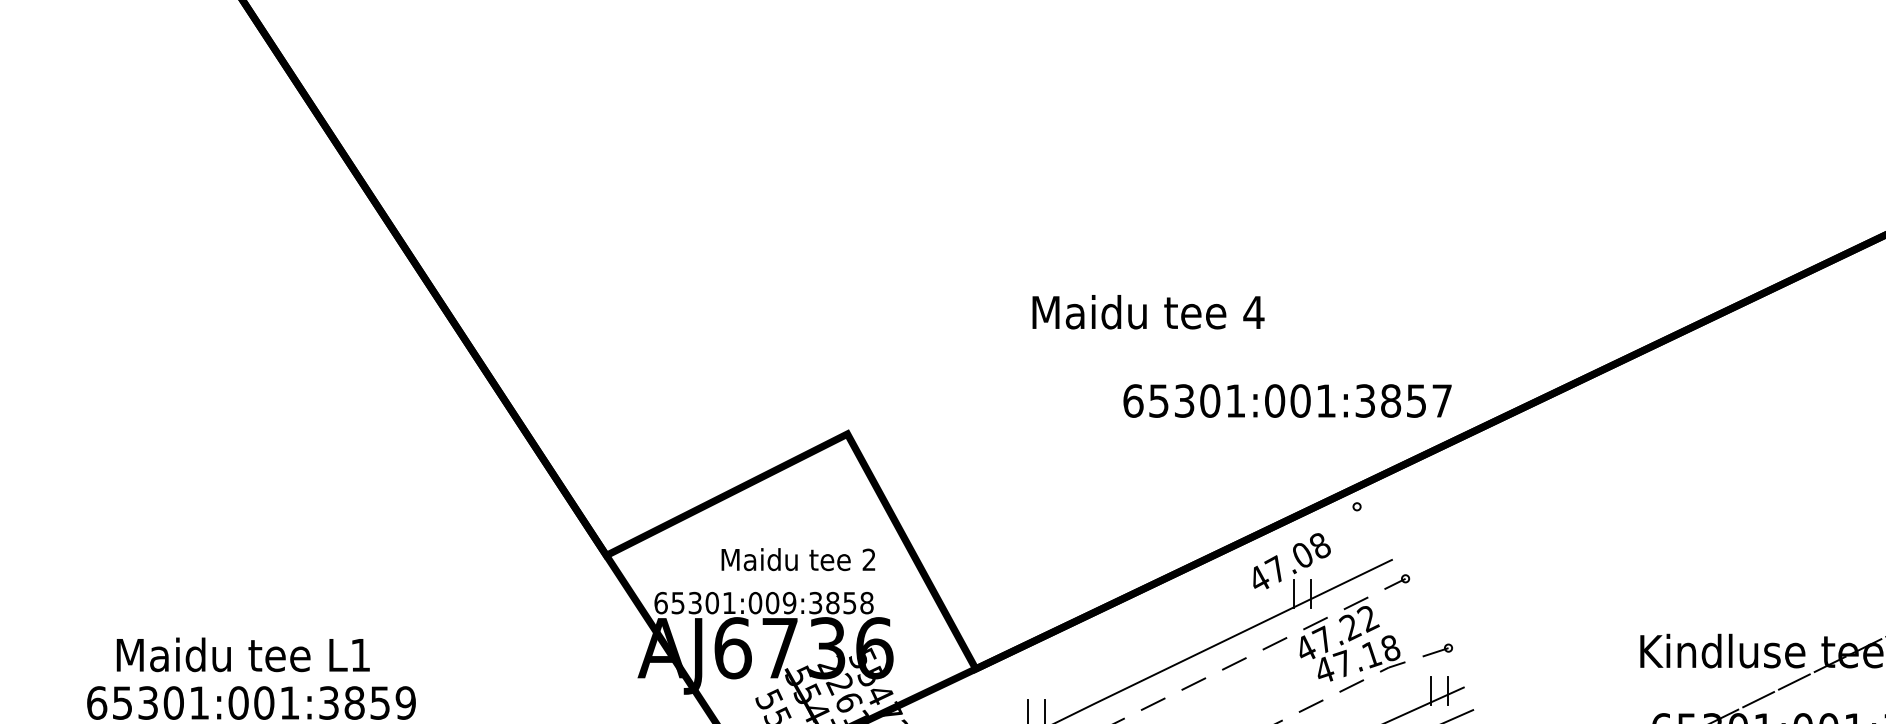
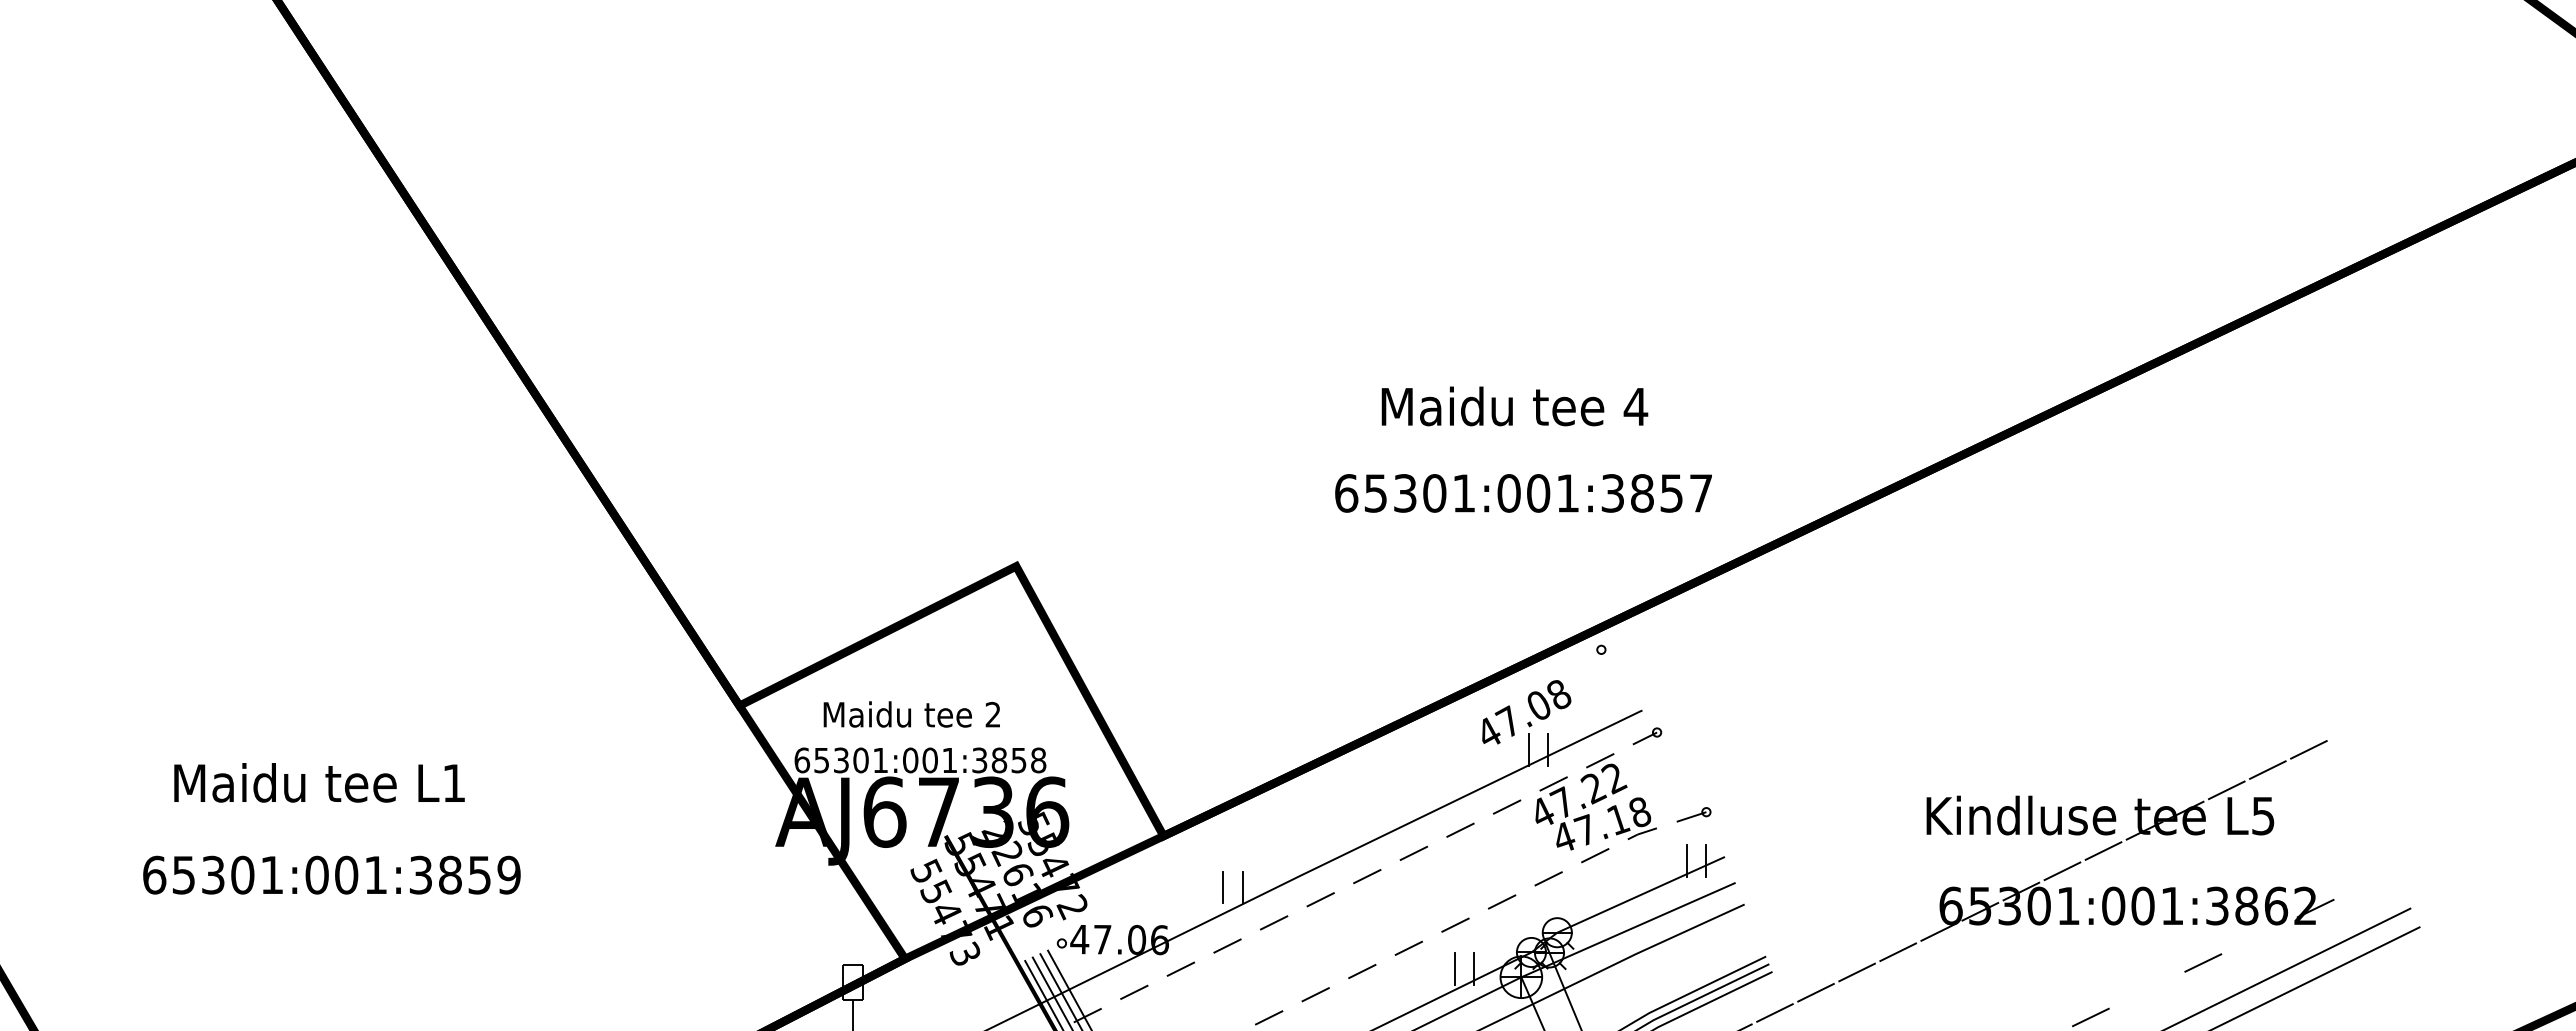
text: (1148, 312) -> (1514, 406), moved
text: (1287, 401) -> (1523, 493), moved
text: (798, 559) -> (911, 714), moved
text: (789, 603) -> (949, 760), 65301:009:3858 -> 65301:001:3858
text: (243, 654) -> (319, 782), moved

